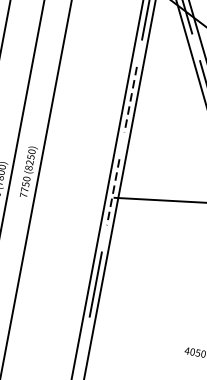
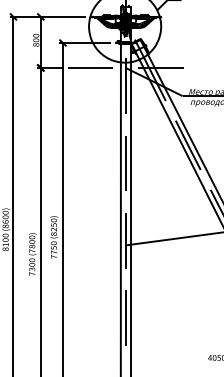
line: (130, 99) -> (125, 163), dashed -> solid
line: (112, 191) -> (125, 240), dashed -> solid

